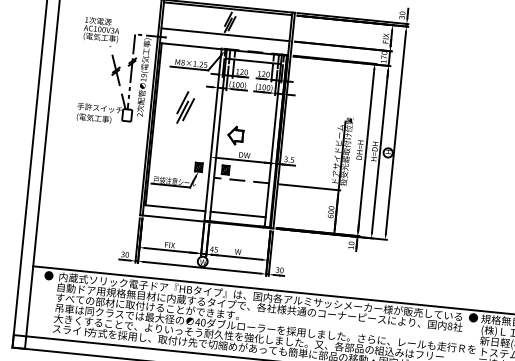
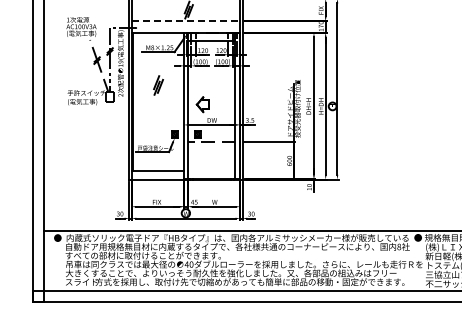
line: (226, 34) -> (186, 20), solid -> dashed
part: (185, 107) -> (158, 85), size x0.7
line: (237, 214) -> (211, 170), removed

